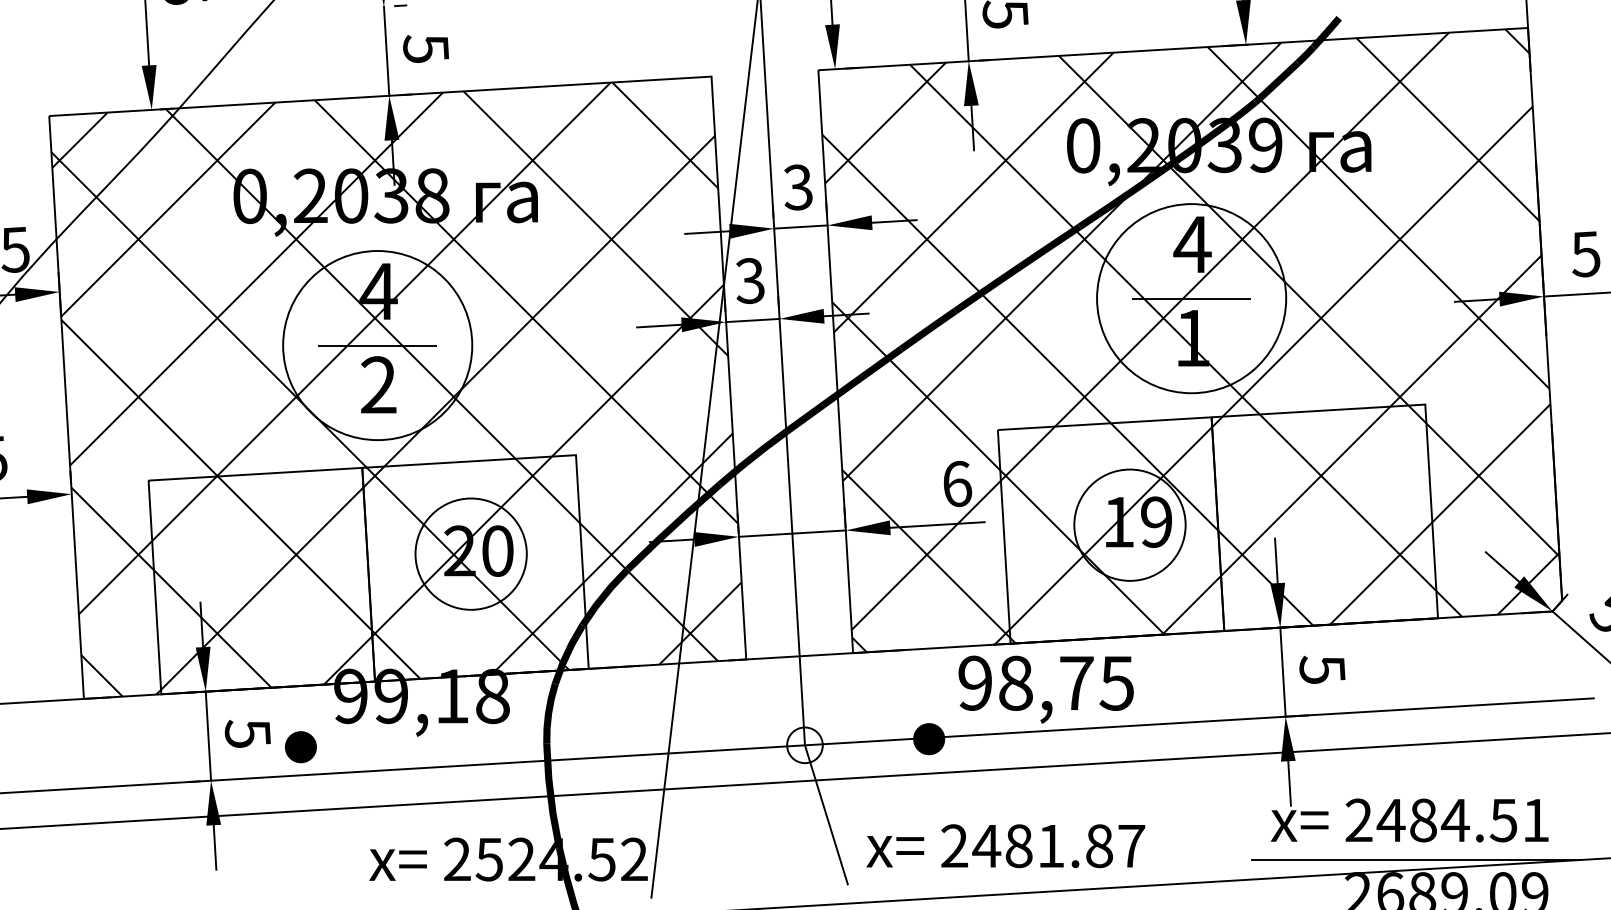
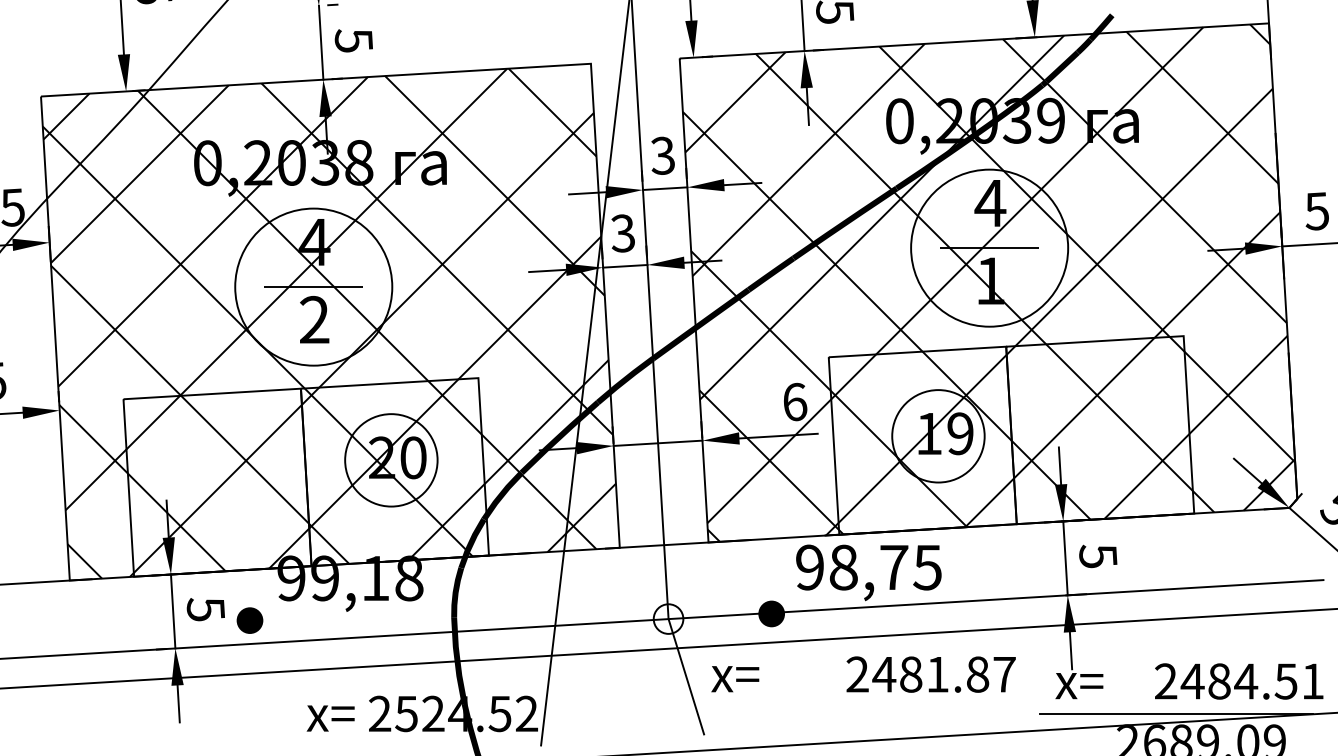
text: (1446, 820) -> (1238, 681), moved
text: (1043, 846) -> (931, 674), moved
text: (895, 851) -> (735, 679), moved

